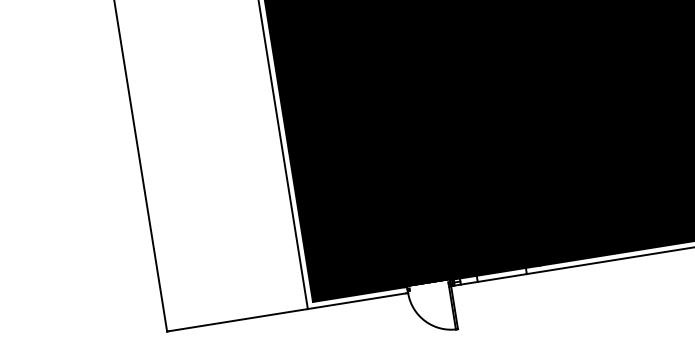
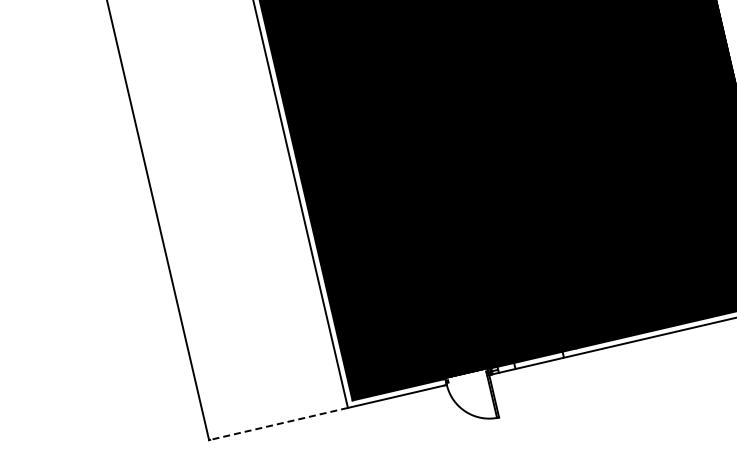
line: (237, 320) -> (278, 424), solid -> dashed

